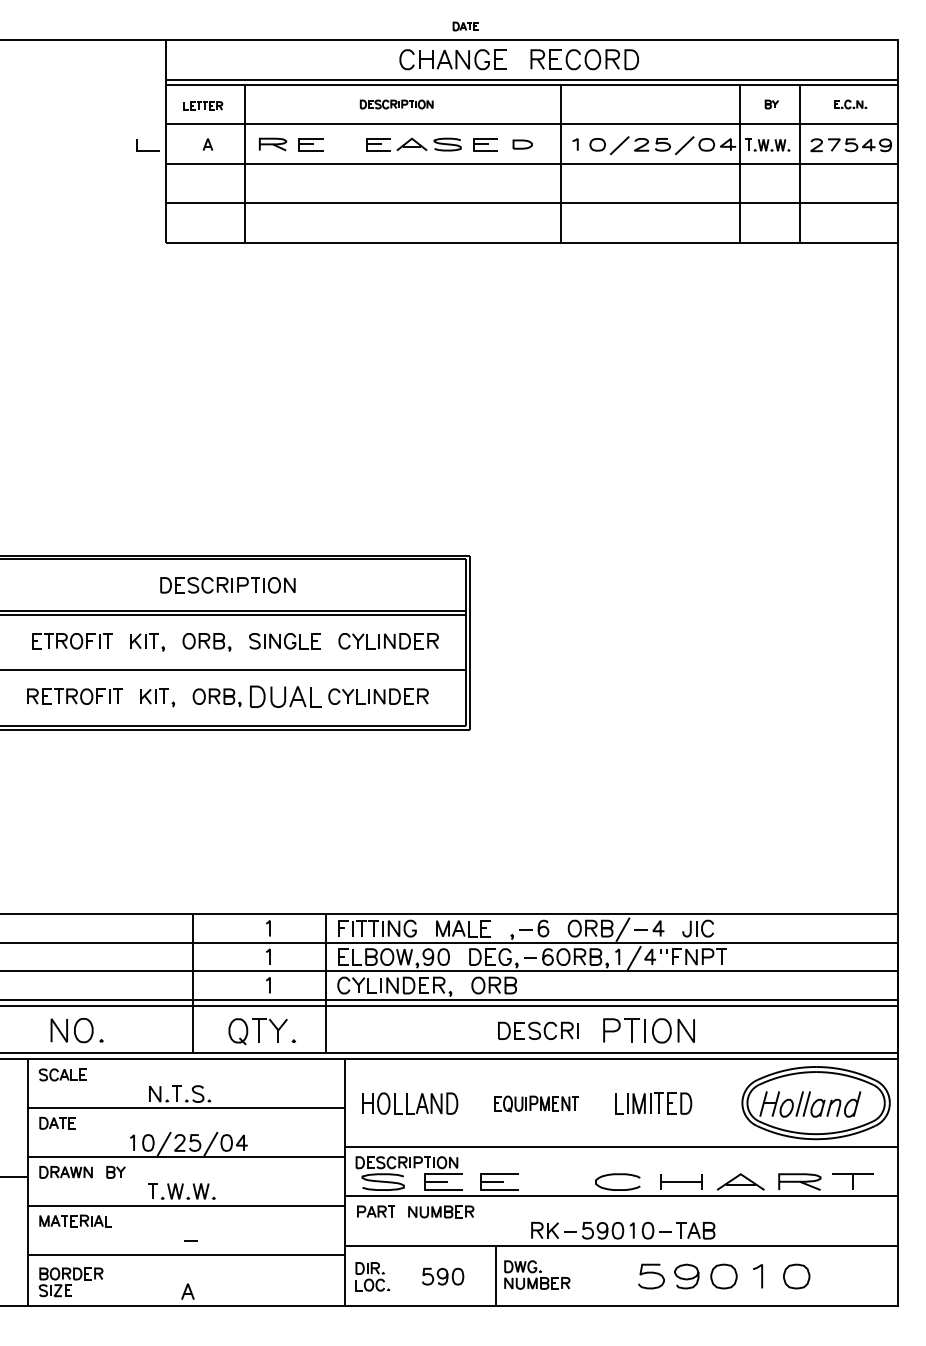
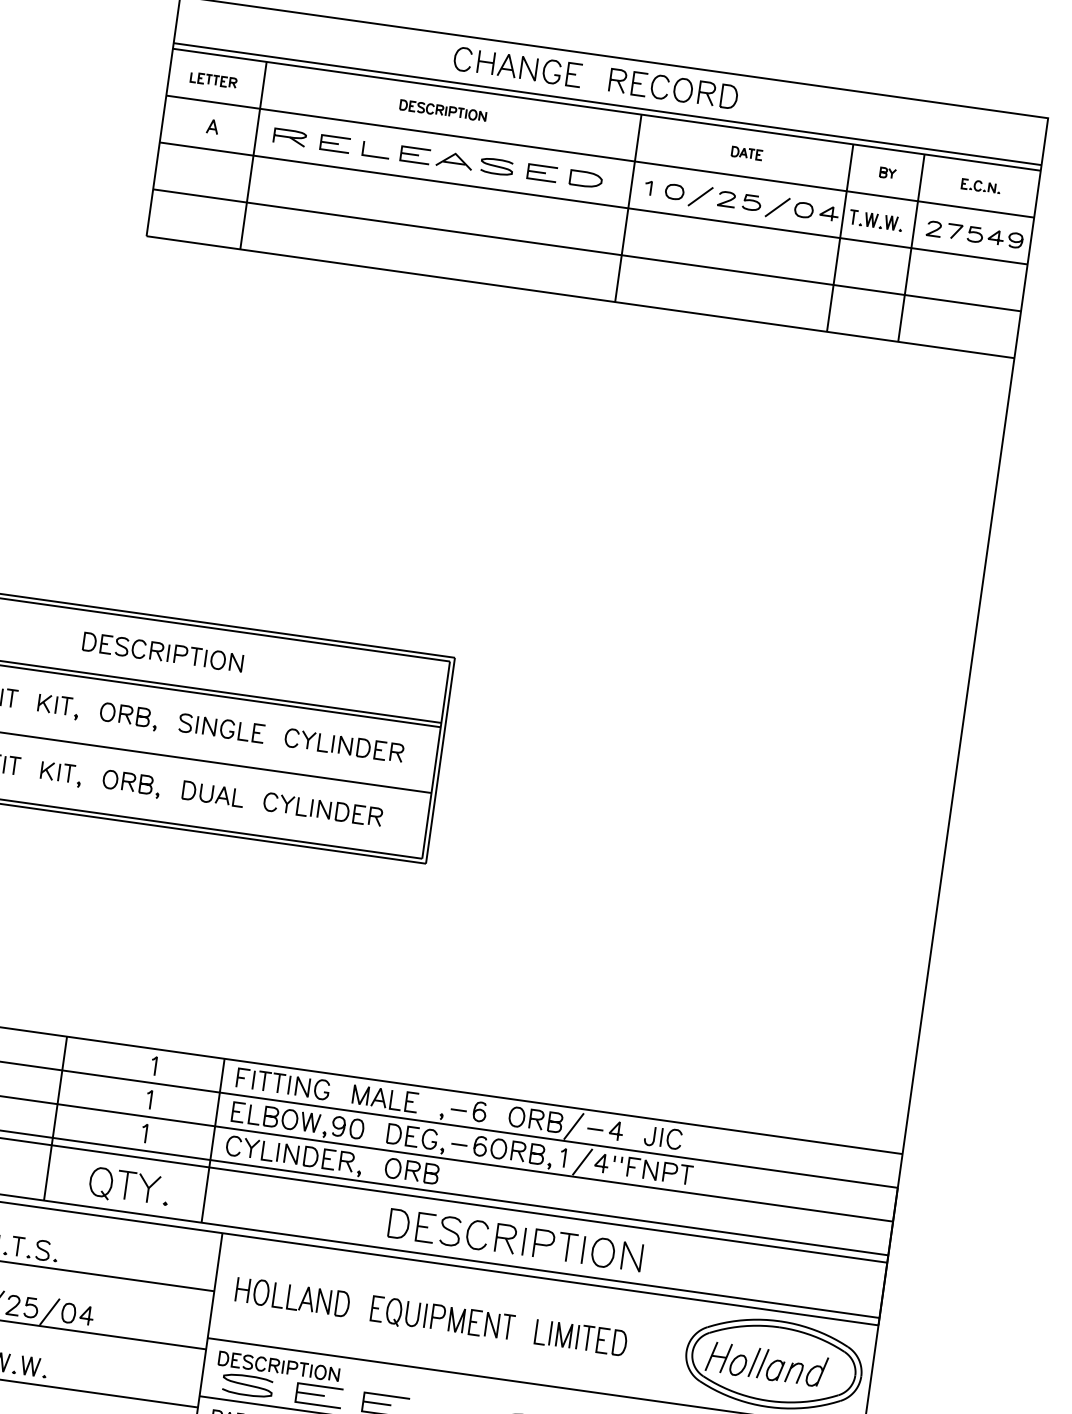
part: (465, 26) -> (746, 153), moved
part: (522, 144) -> (585, 179), size x1.43
line: (147, 150) -> (374, 156), moved
part: (285, 696) -> (212, 793), size x0.71
part: (538, 1030) -> (457, 1231), size x1.43
part: (536, 1103) -> (442, 1317), size x1.43

